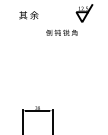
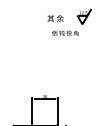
text: (28, 15) -> (55, 18), moved

